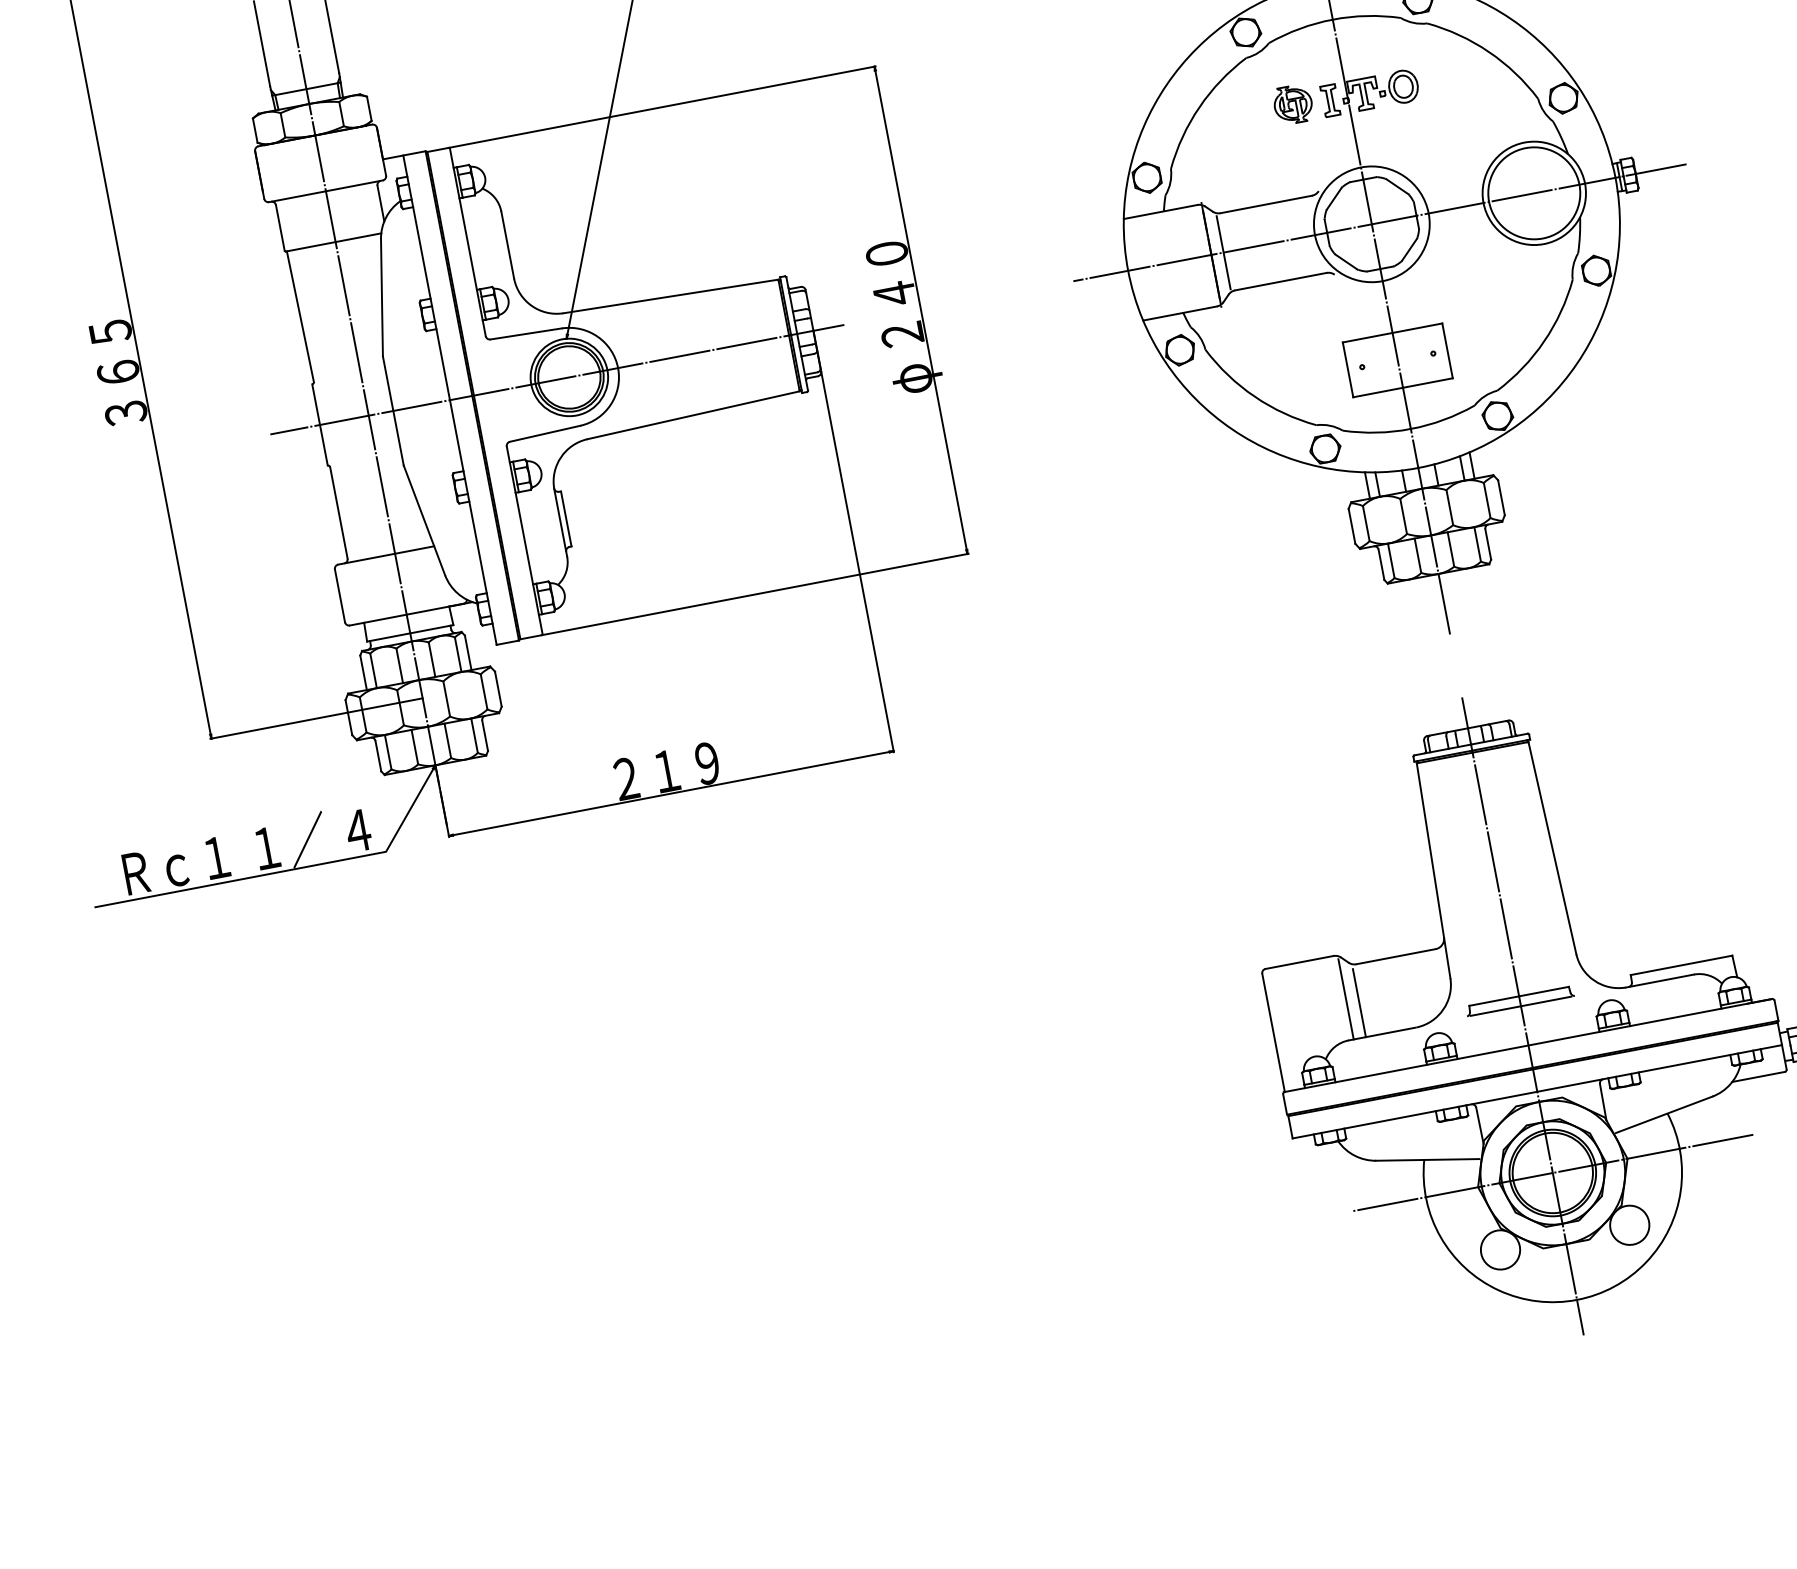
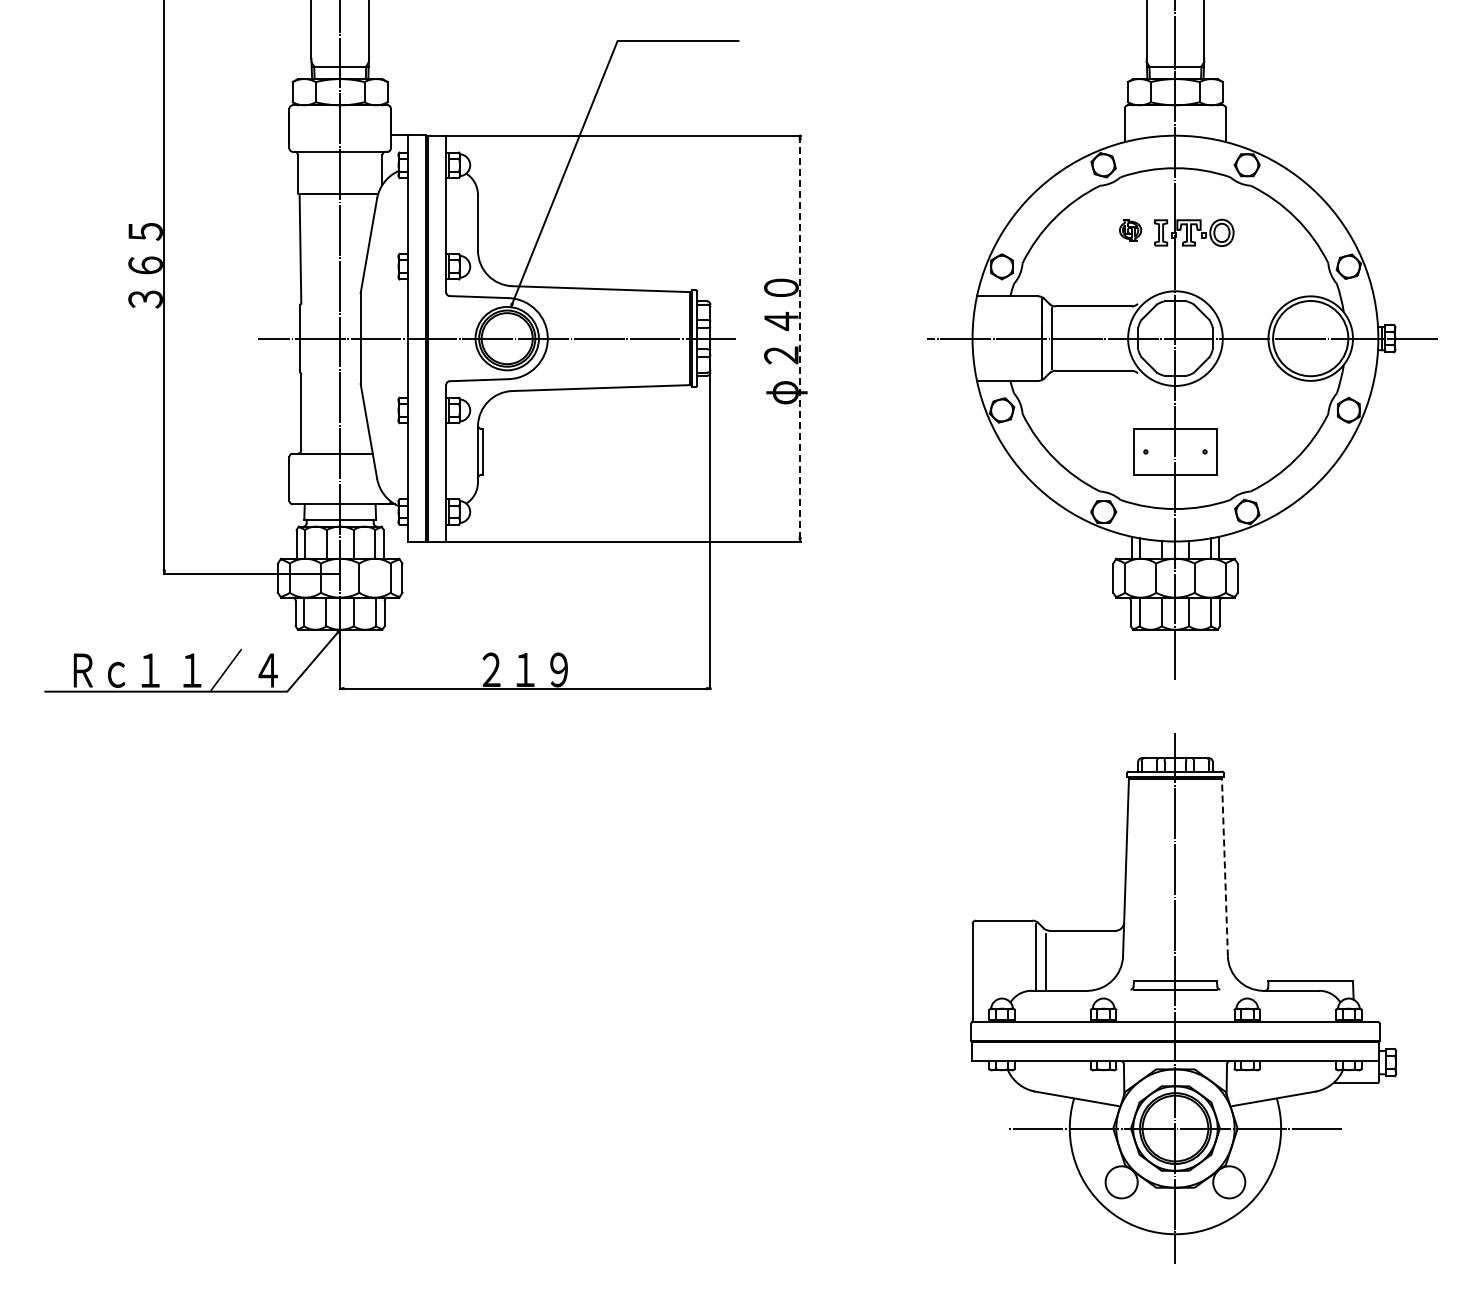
part: (1293, 104) -> (1130, 230), size x0.7
line: (921, 310) -> (800, 338), solid -> dashed
line: (1551, 848) -> (1224, 867), solid -> dashed

